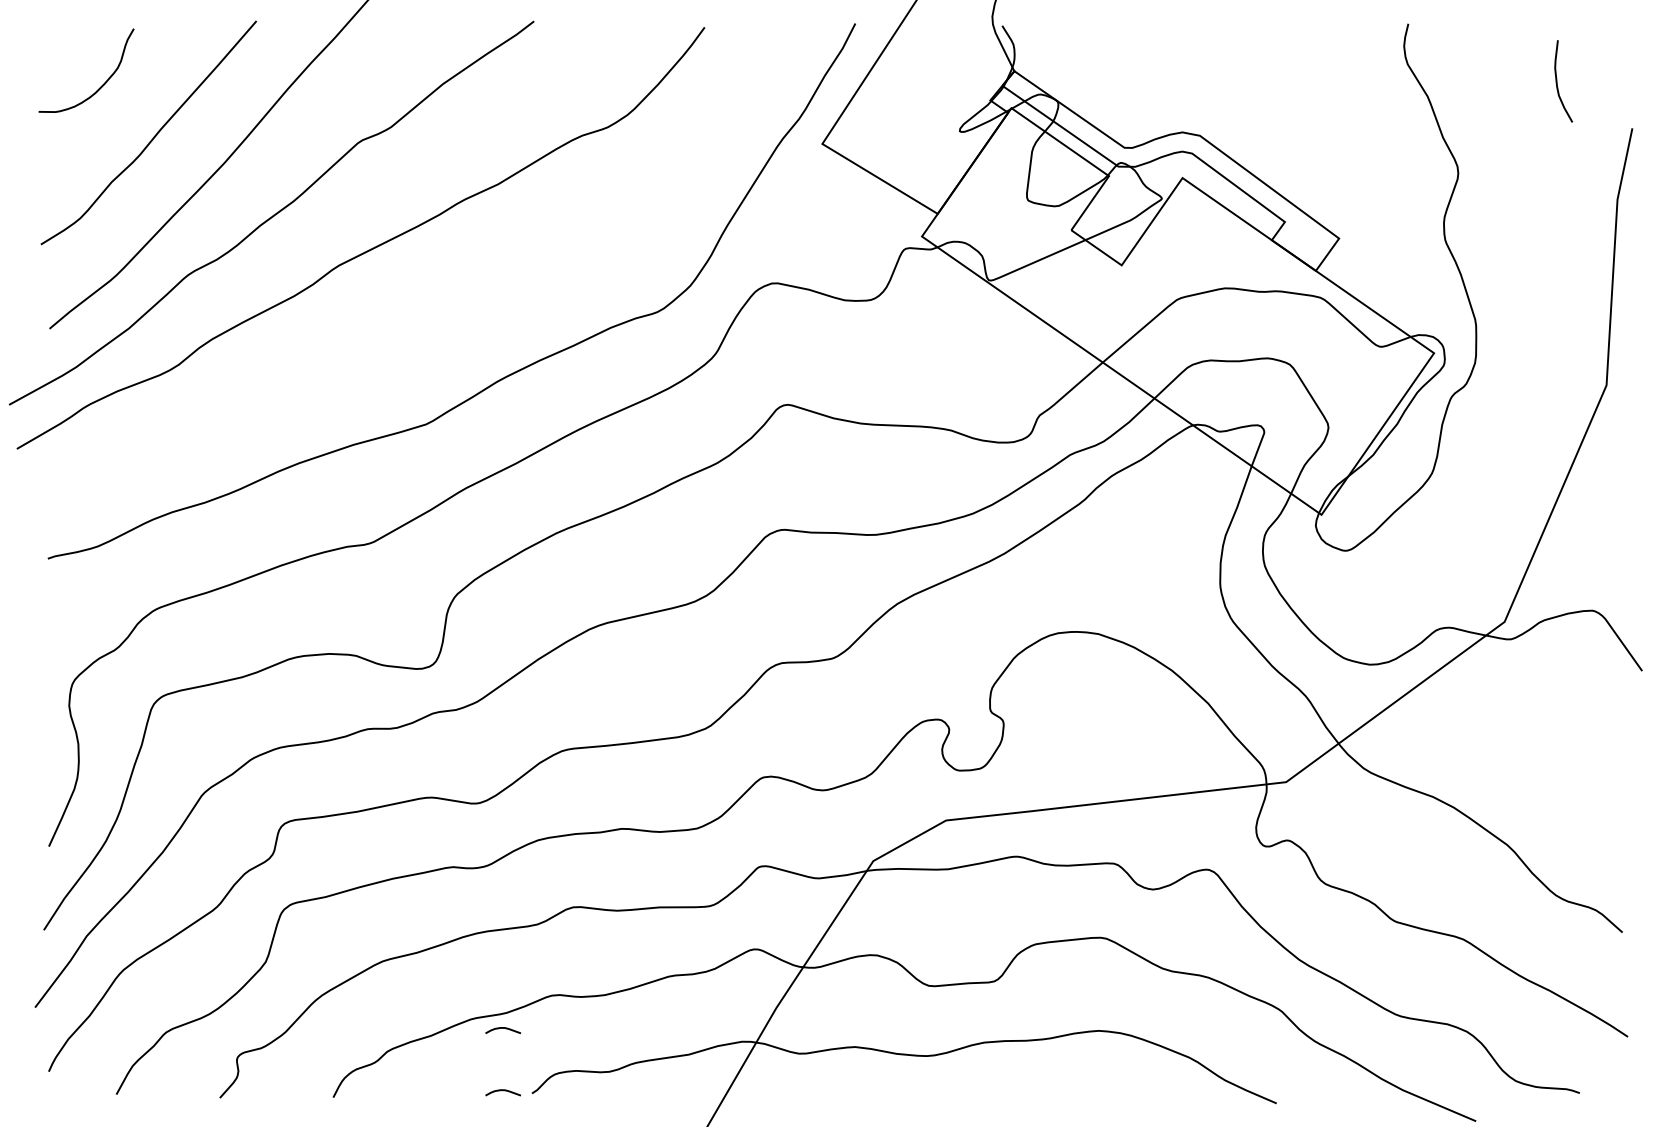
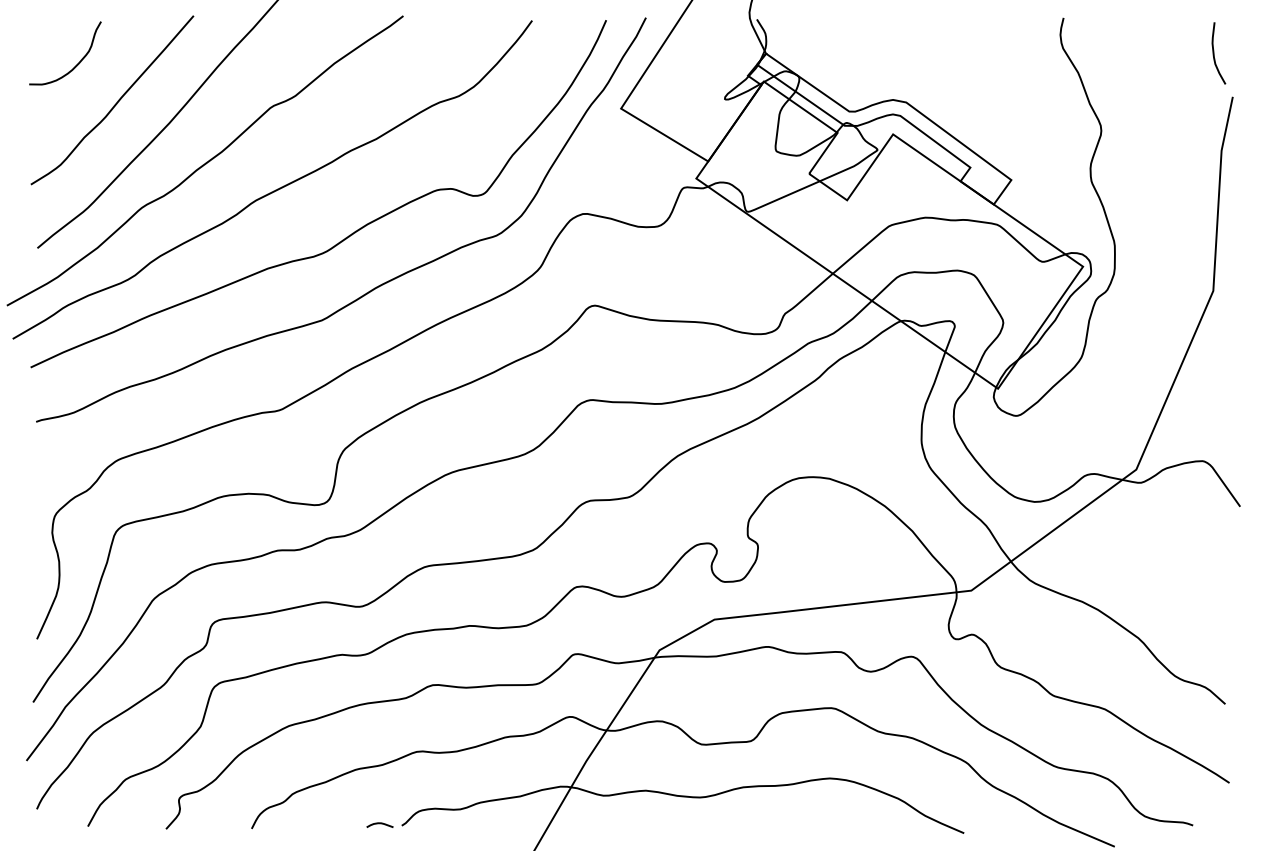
curve: (1557, 81) -> (1214, 53), moved
curve: (457, 314) -> (345, 237), added
curve: (502, 1029) -> (379, 777), removed

